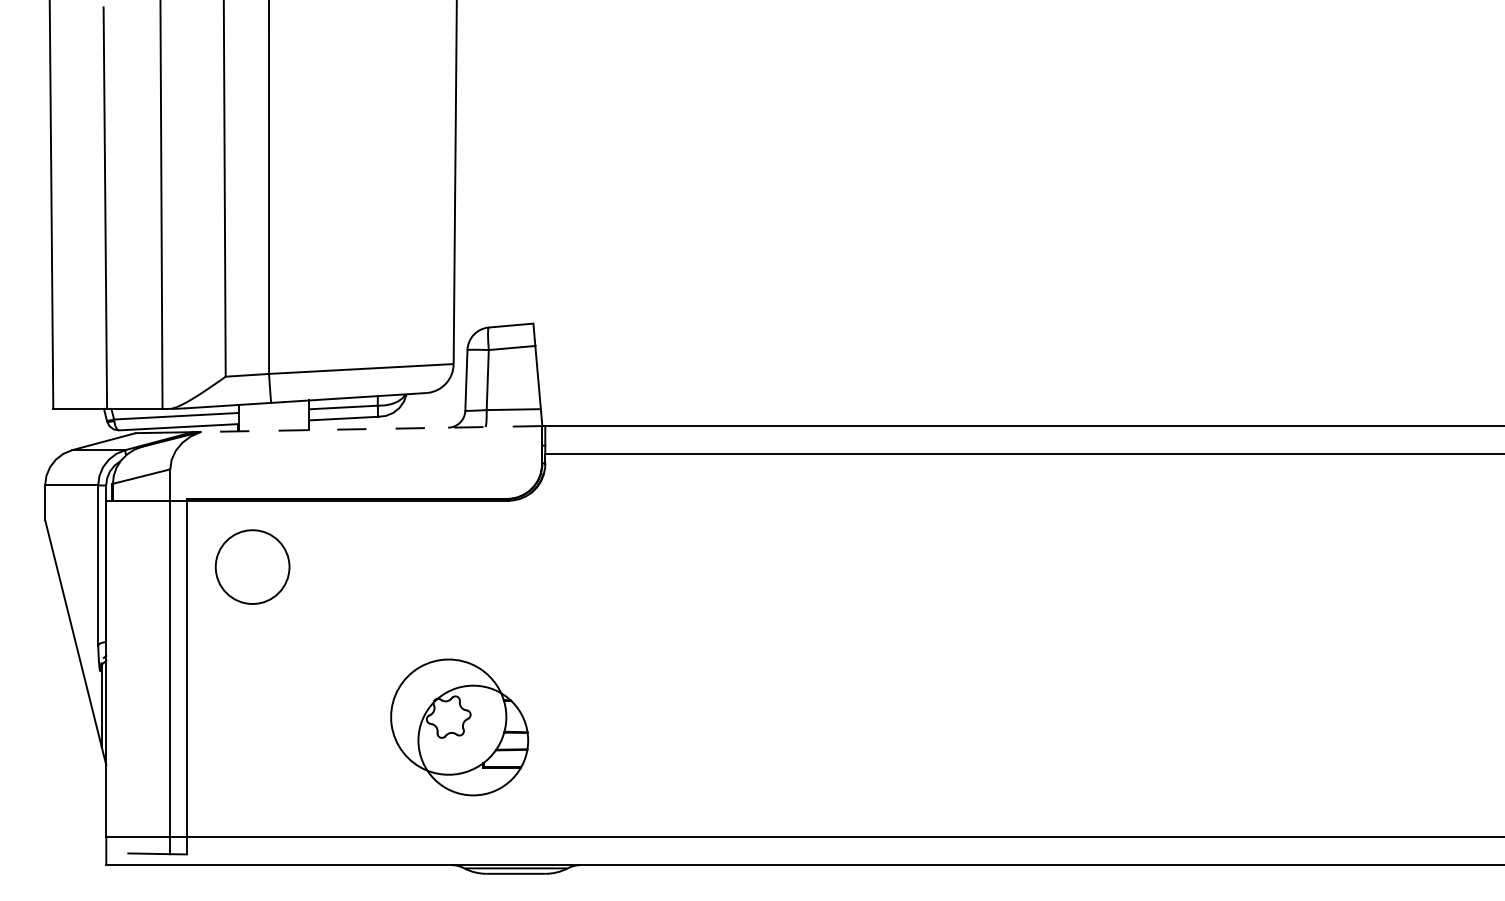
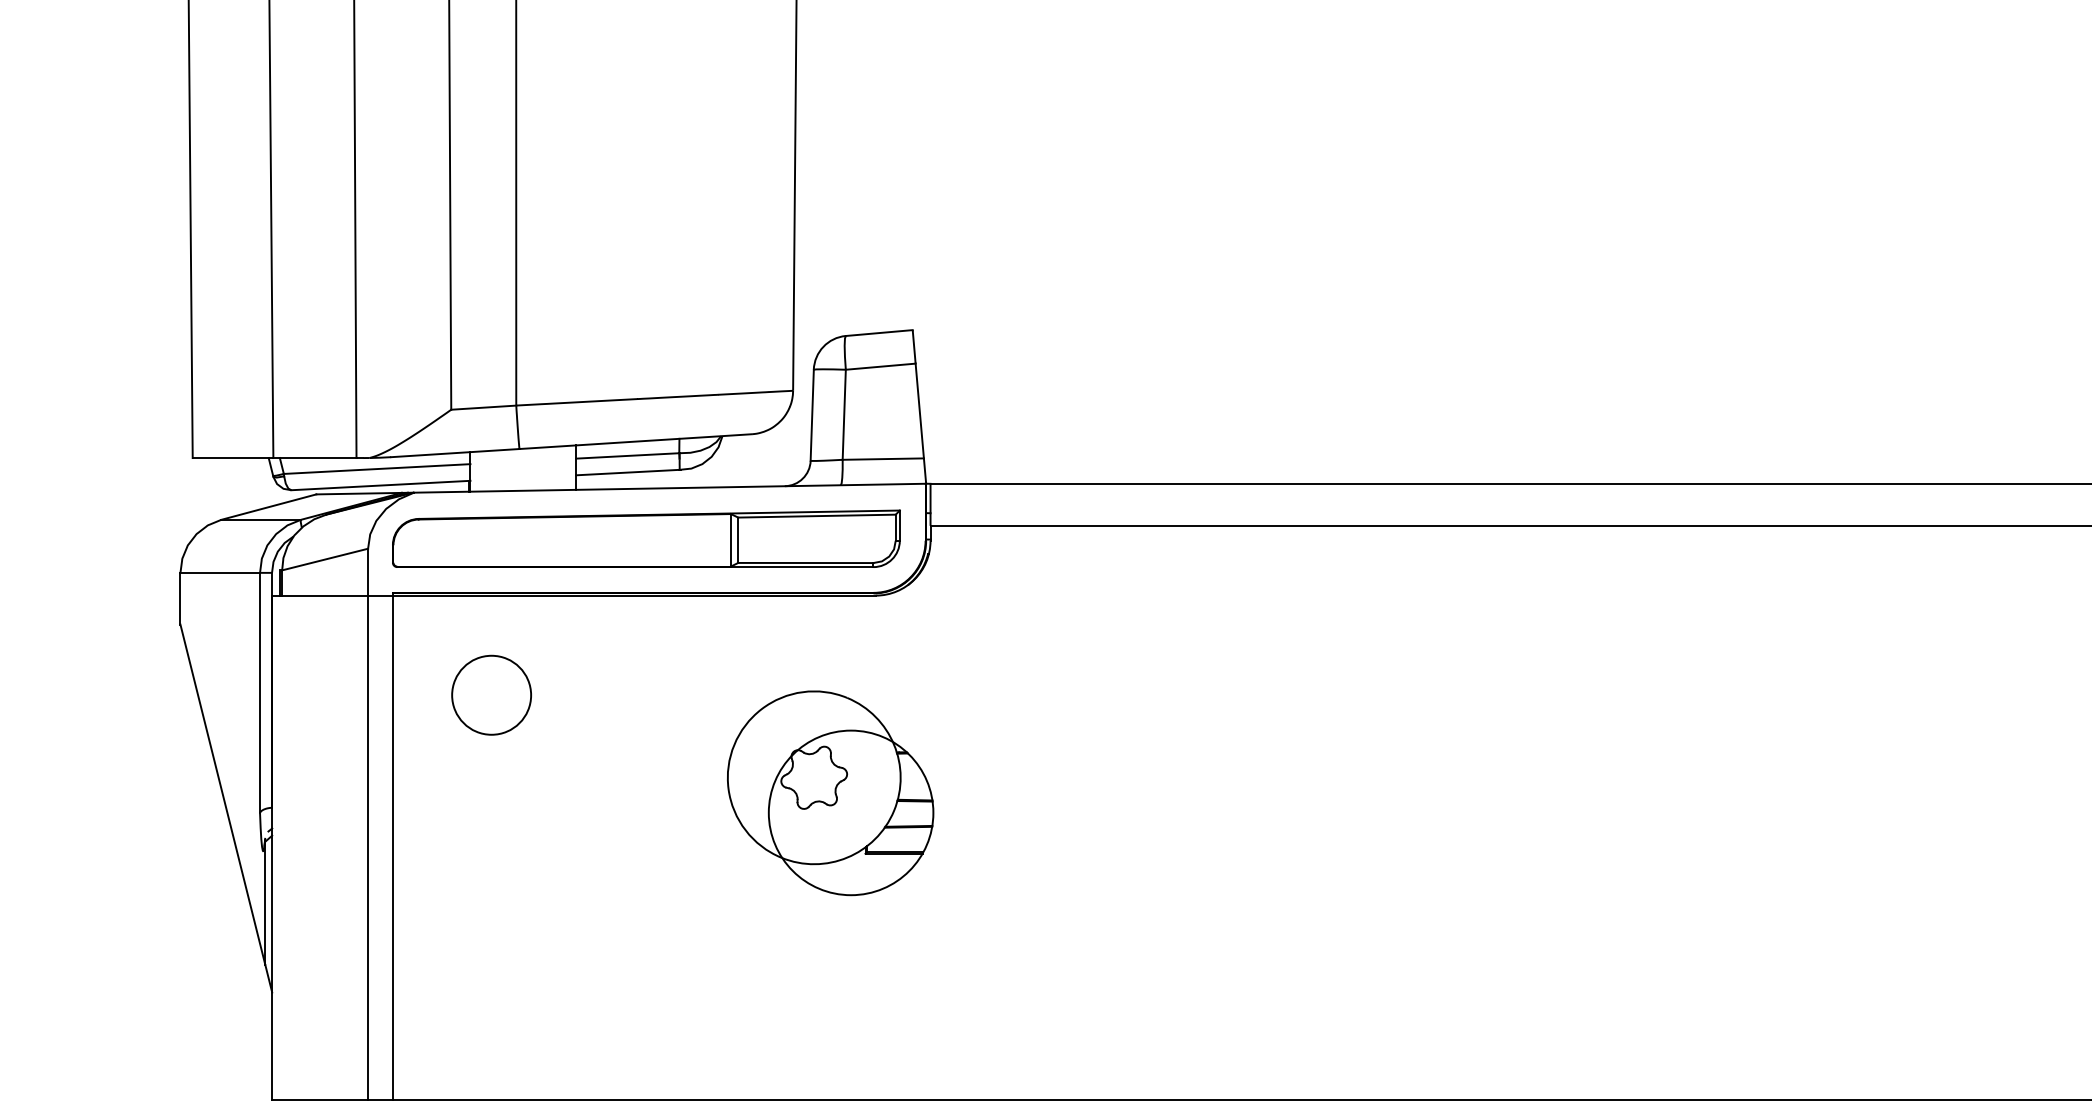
line: (371, 429) -> (669, 488), dashed -> solid
part: (355, 462) -> (645, 538), added
circle: (252, 566) -> (491, 694), size x0.71
part: (459, 727) -> (830, 793), moved

